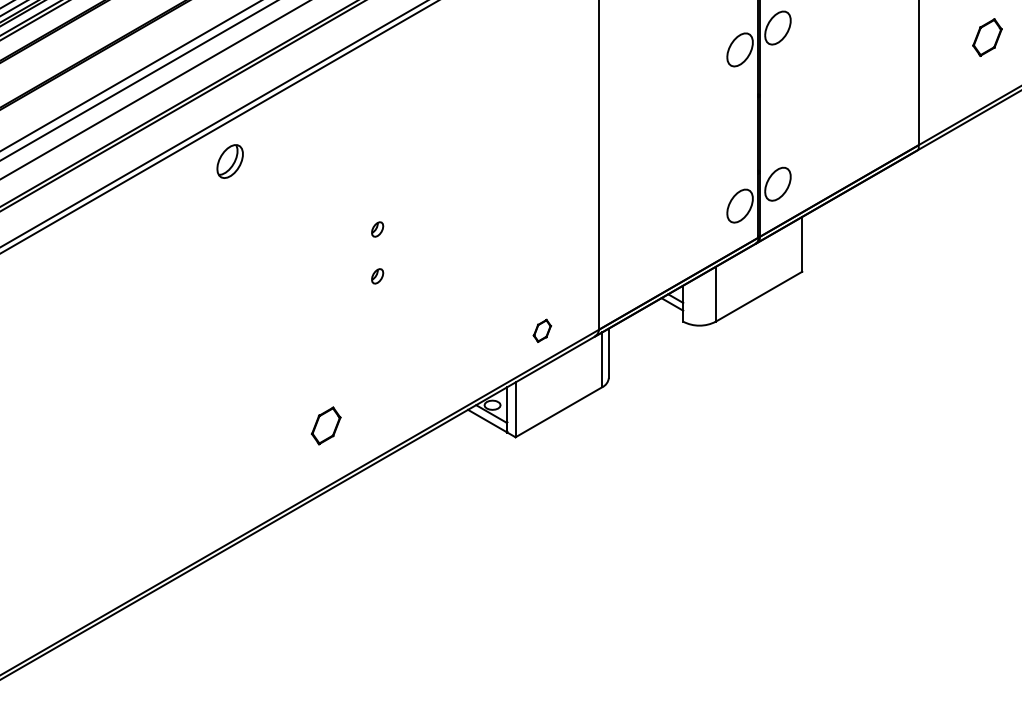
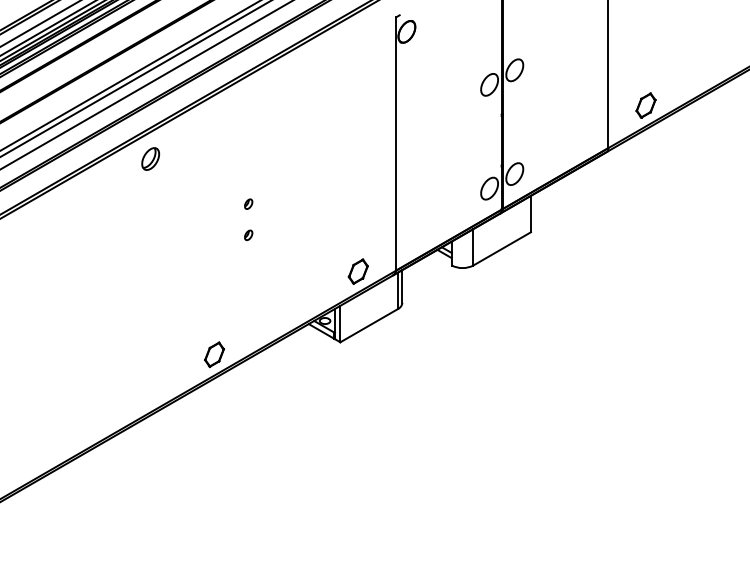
part: (986, 37) -> (645, 105), moved
part: (541, 330) -> (357, 271), size x1.67
part: (326, 425) -> (214, 354), moved

